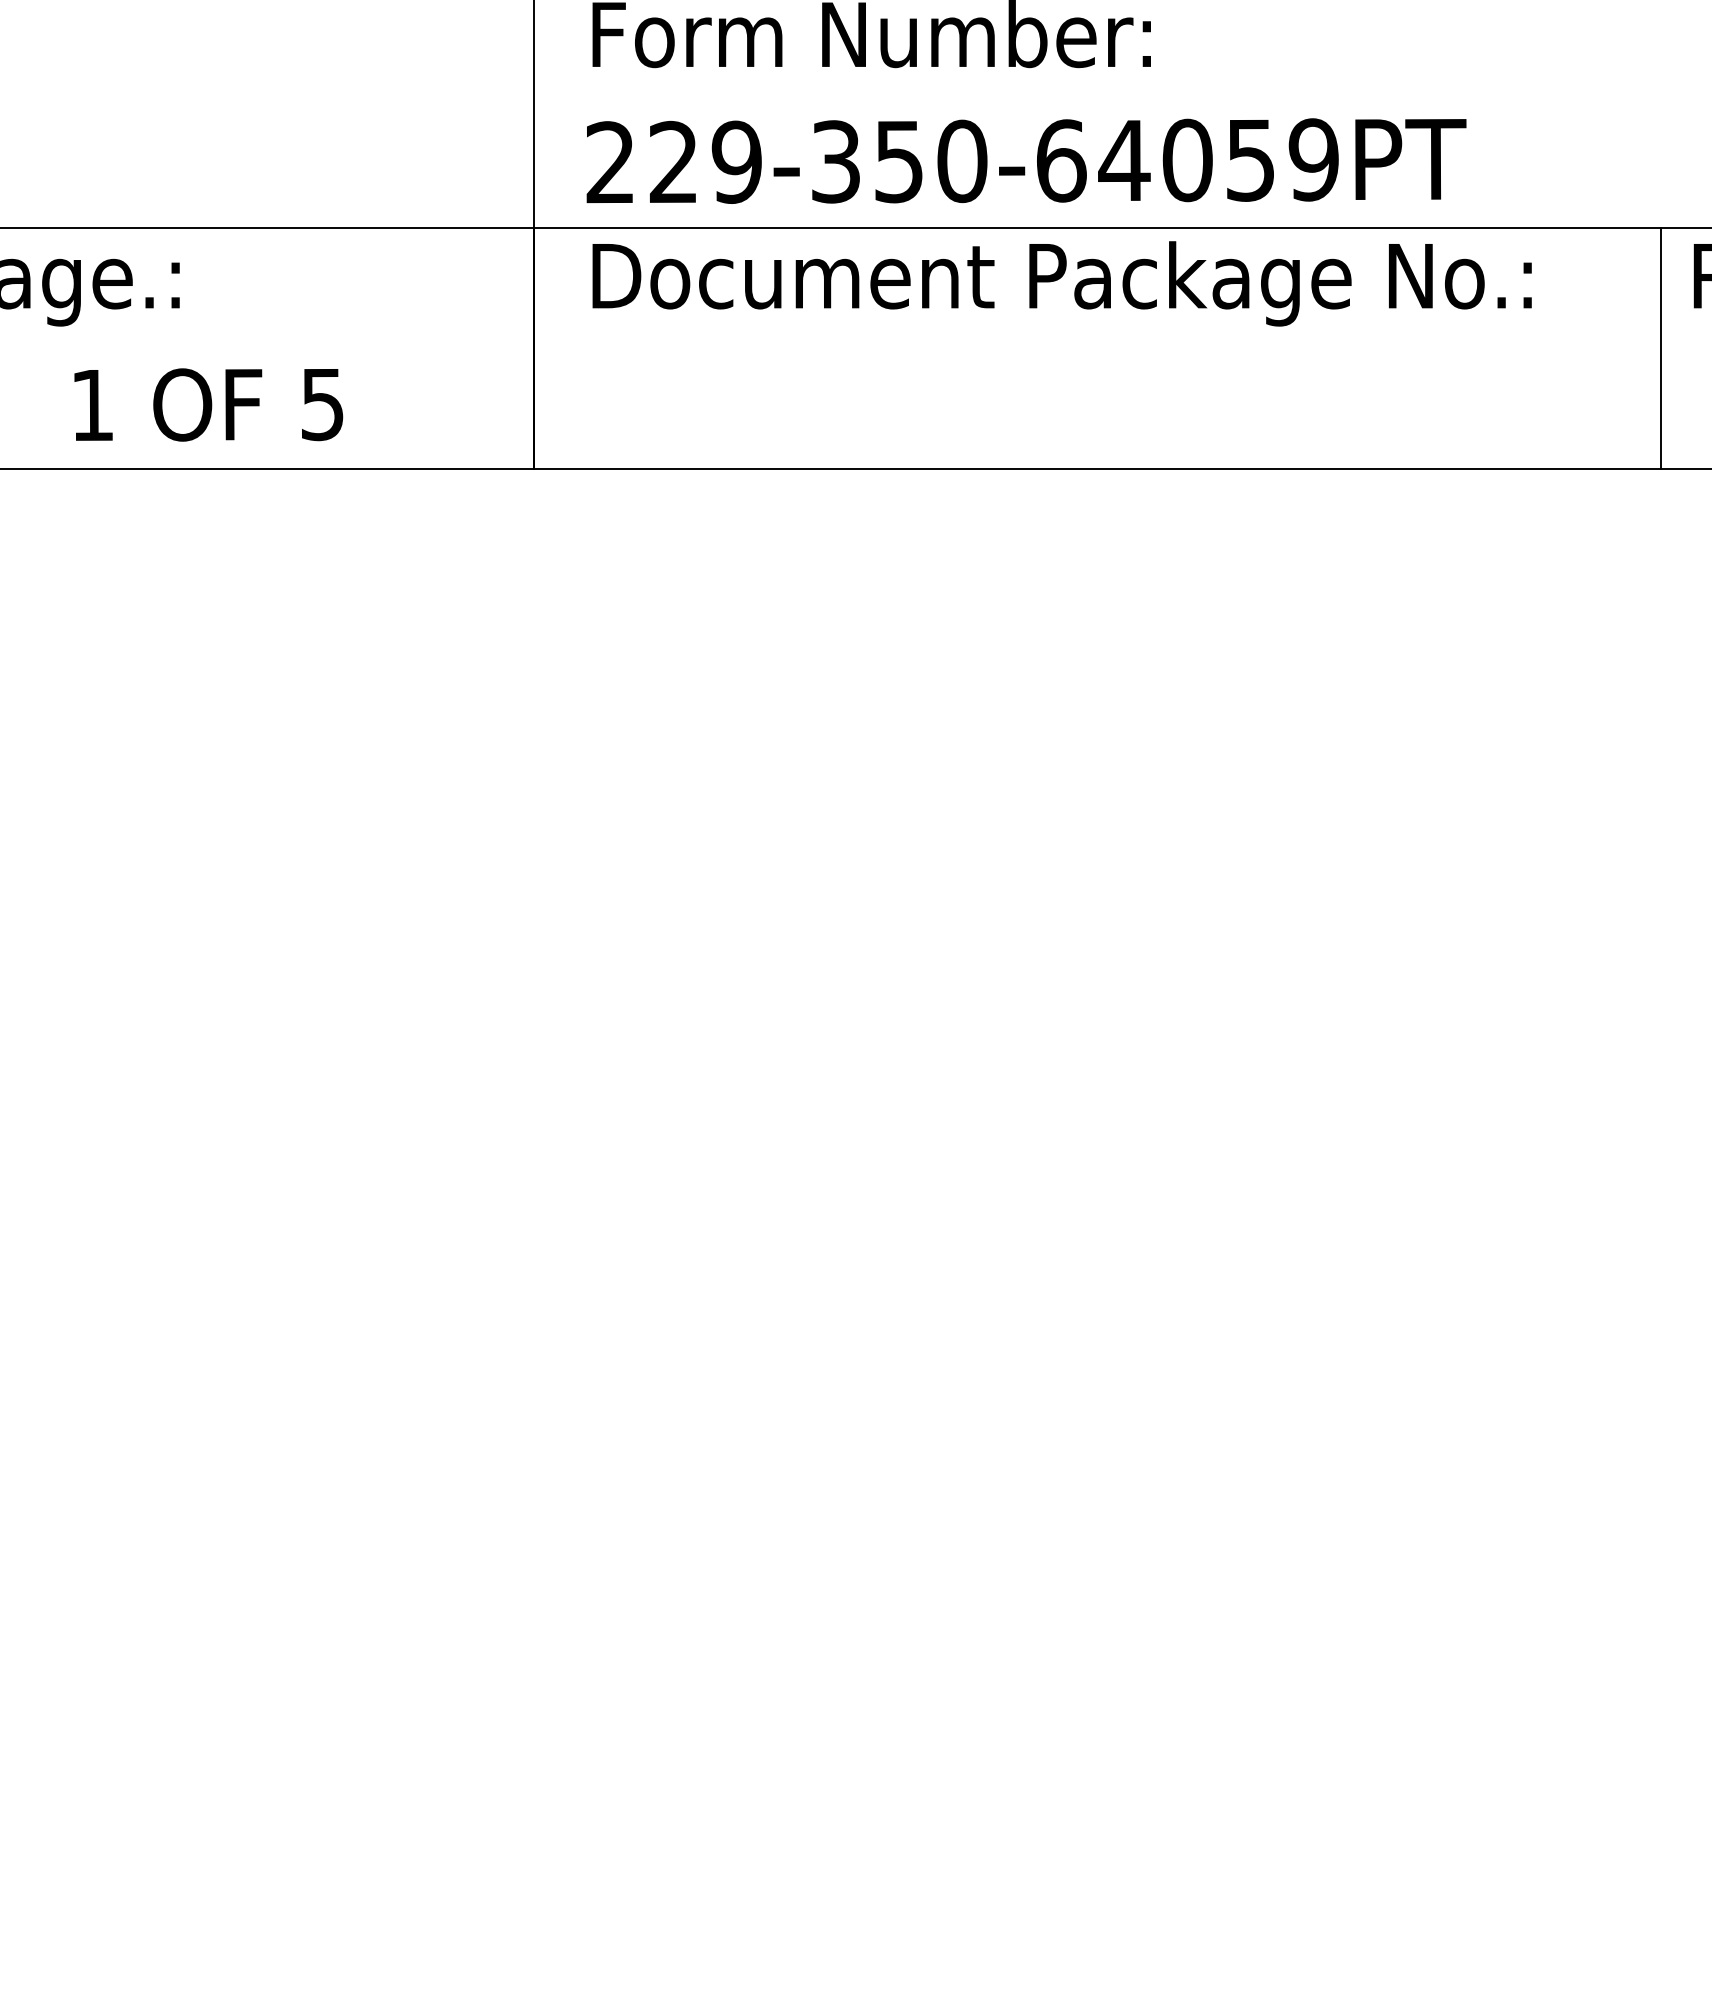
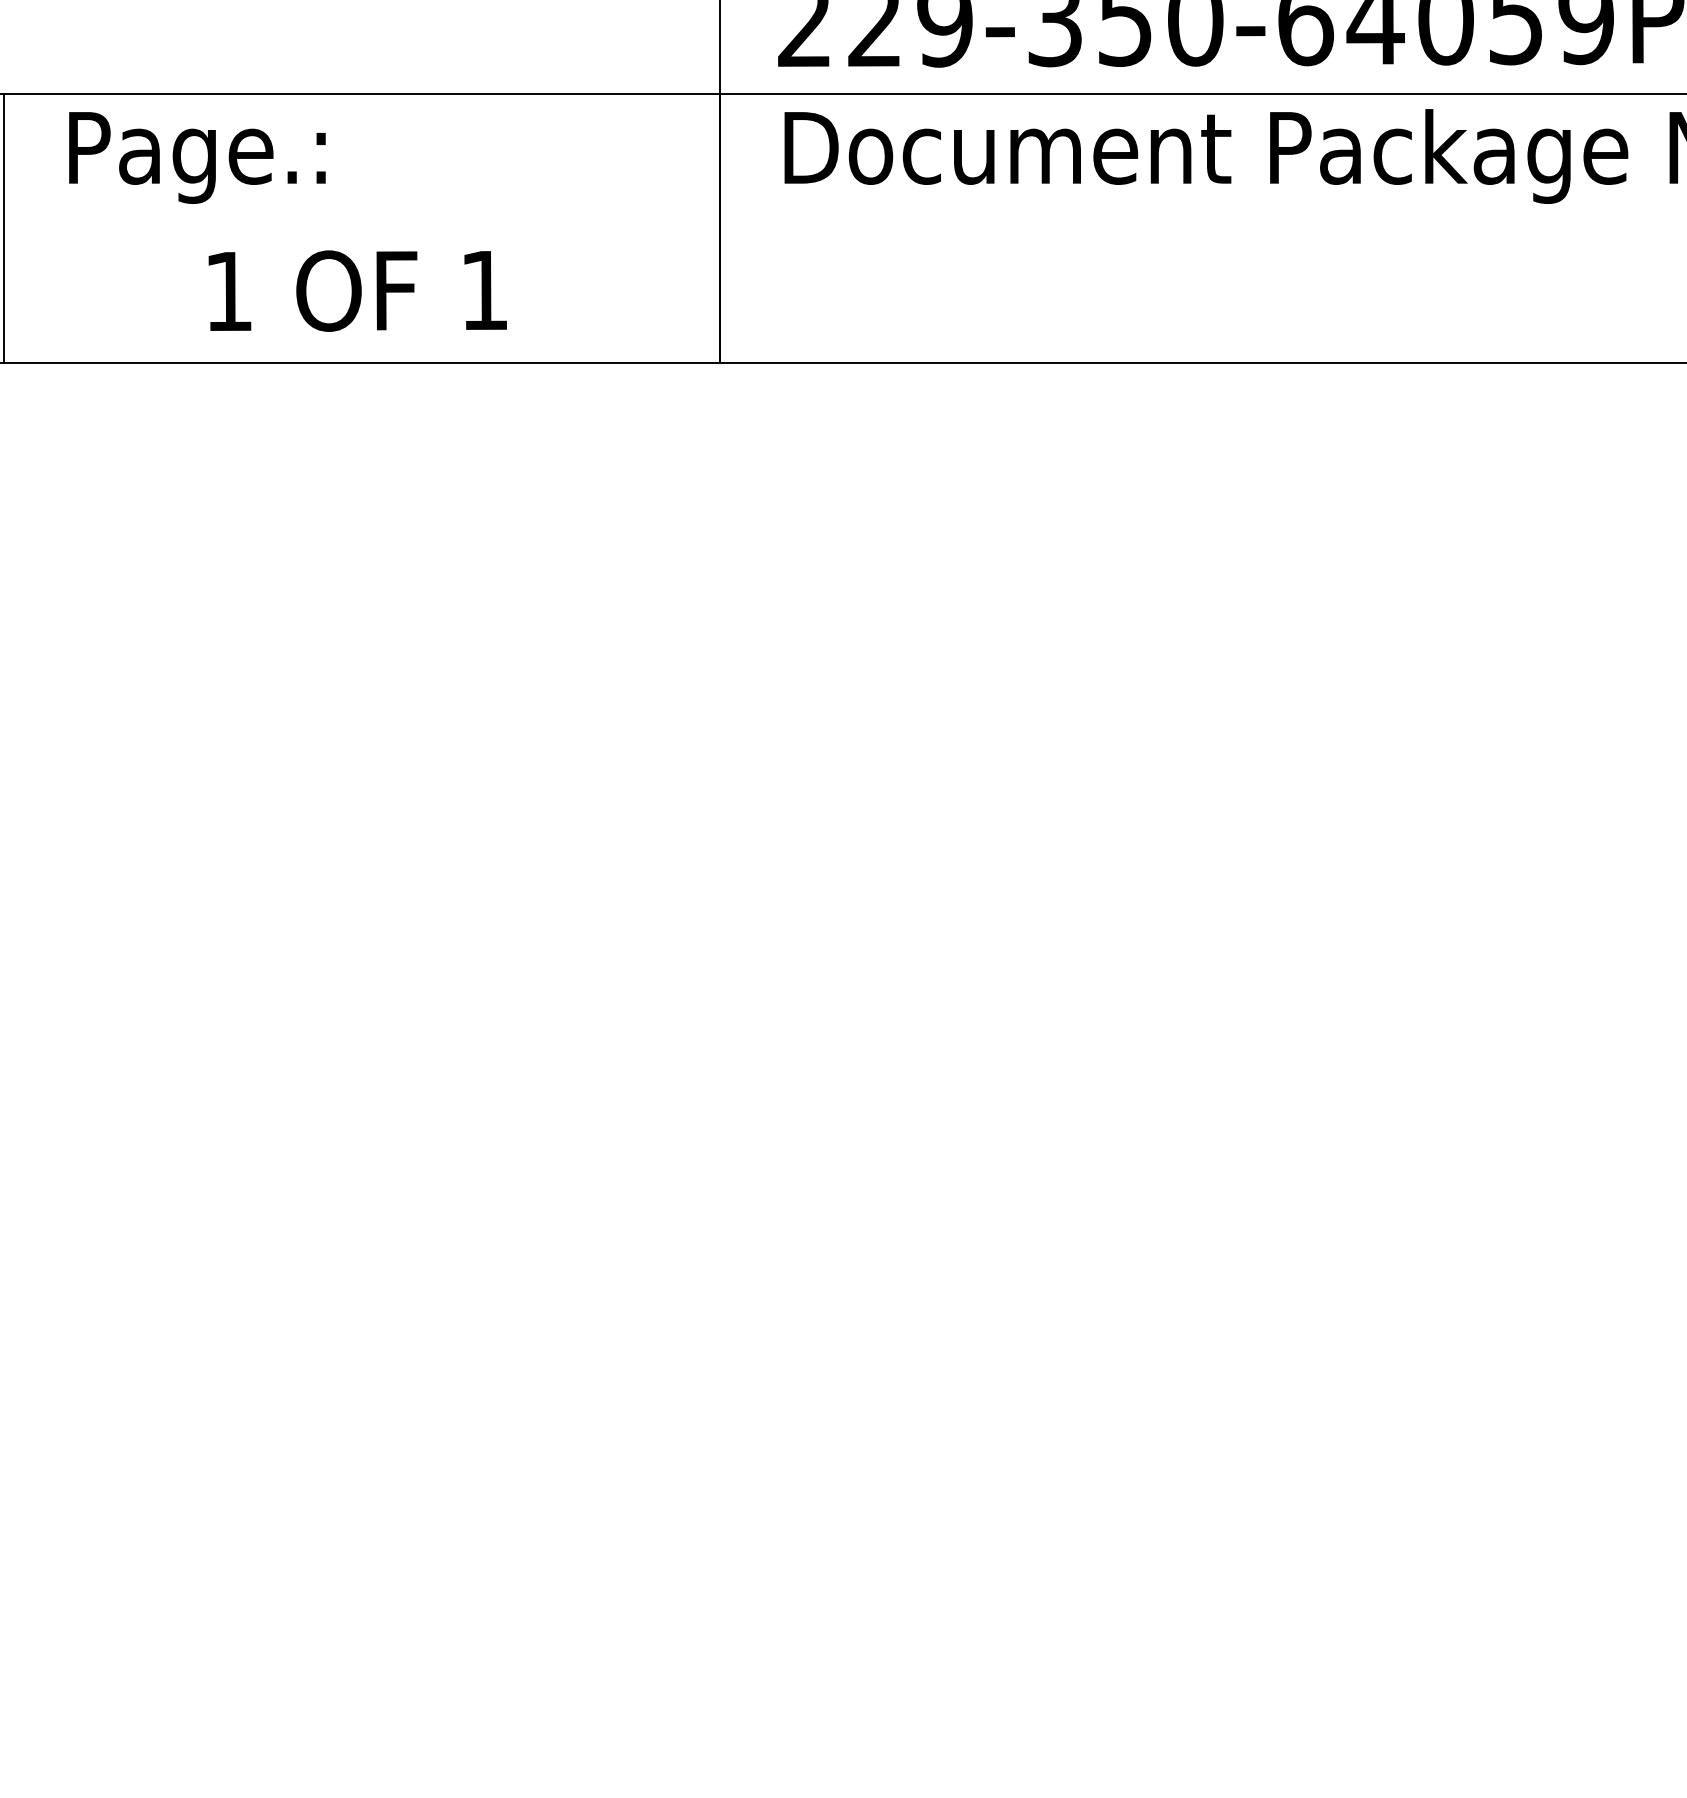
text: (322, 405) -> (484, 291), 5 -> 1

